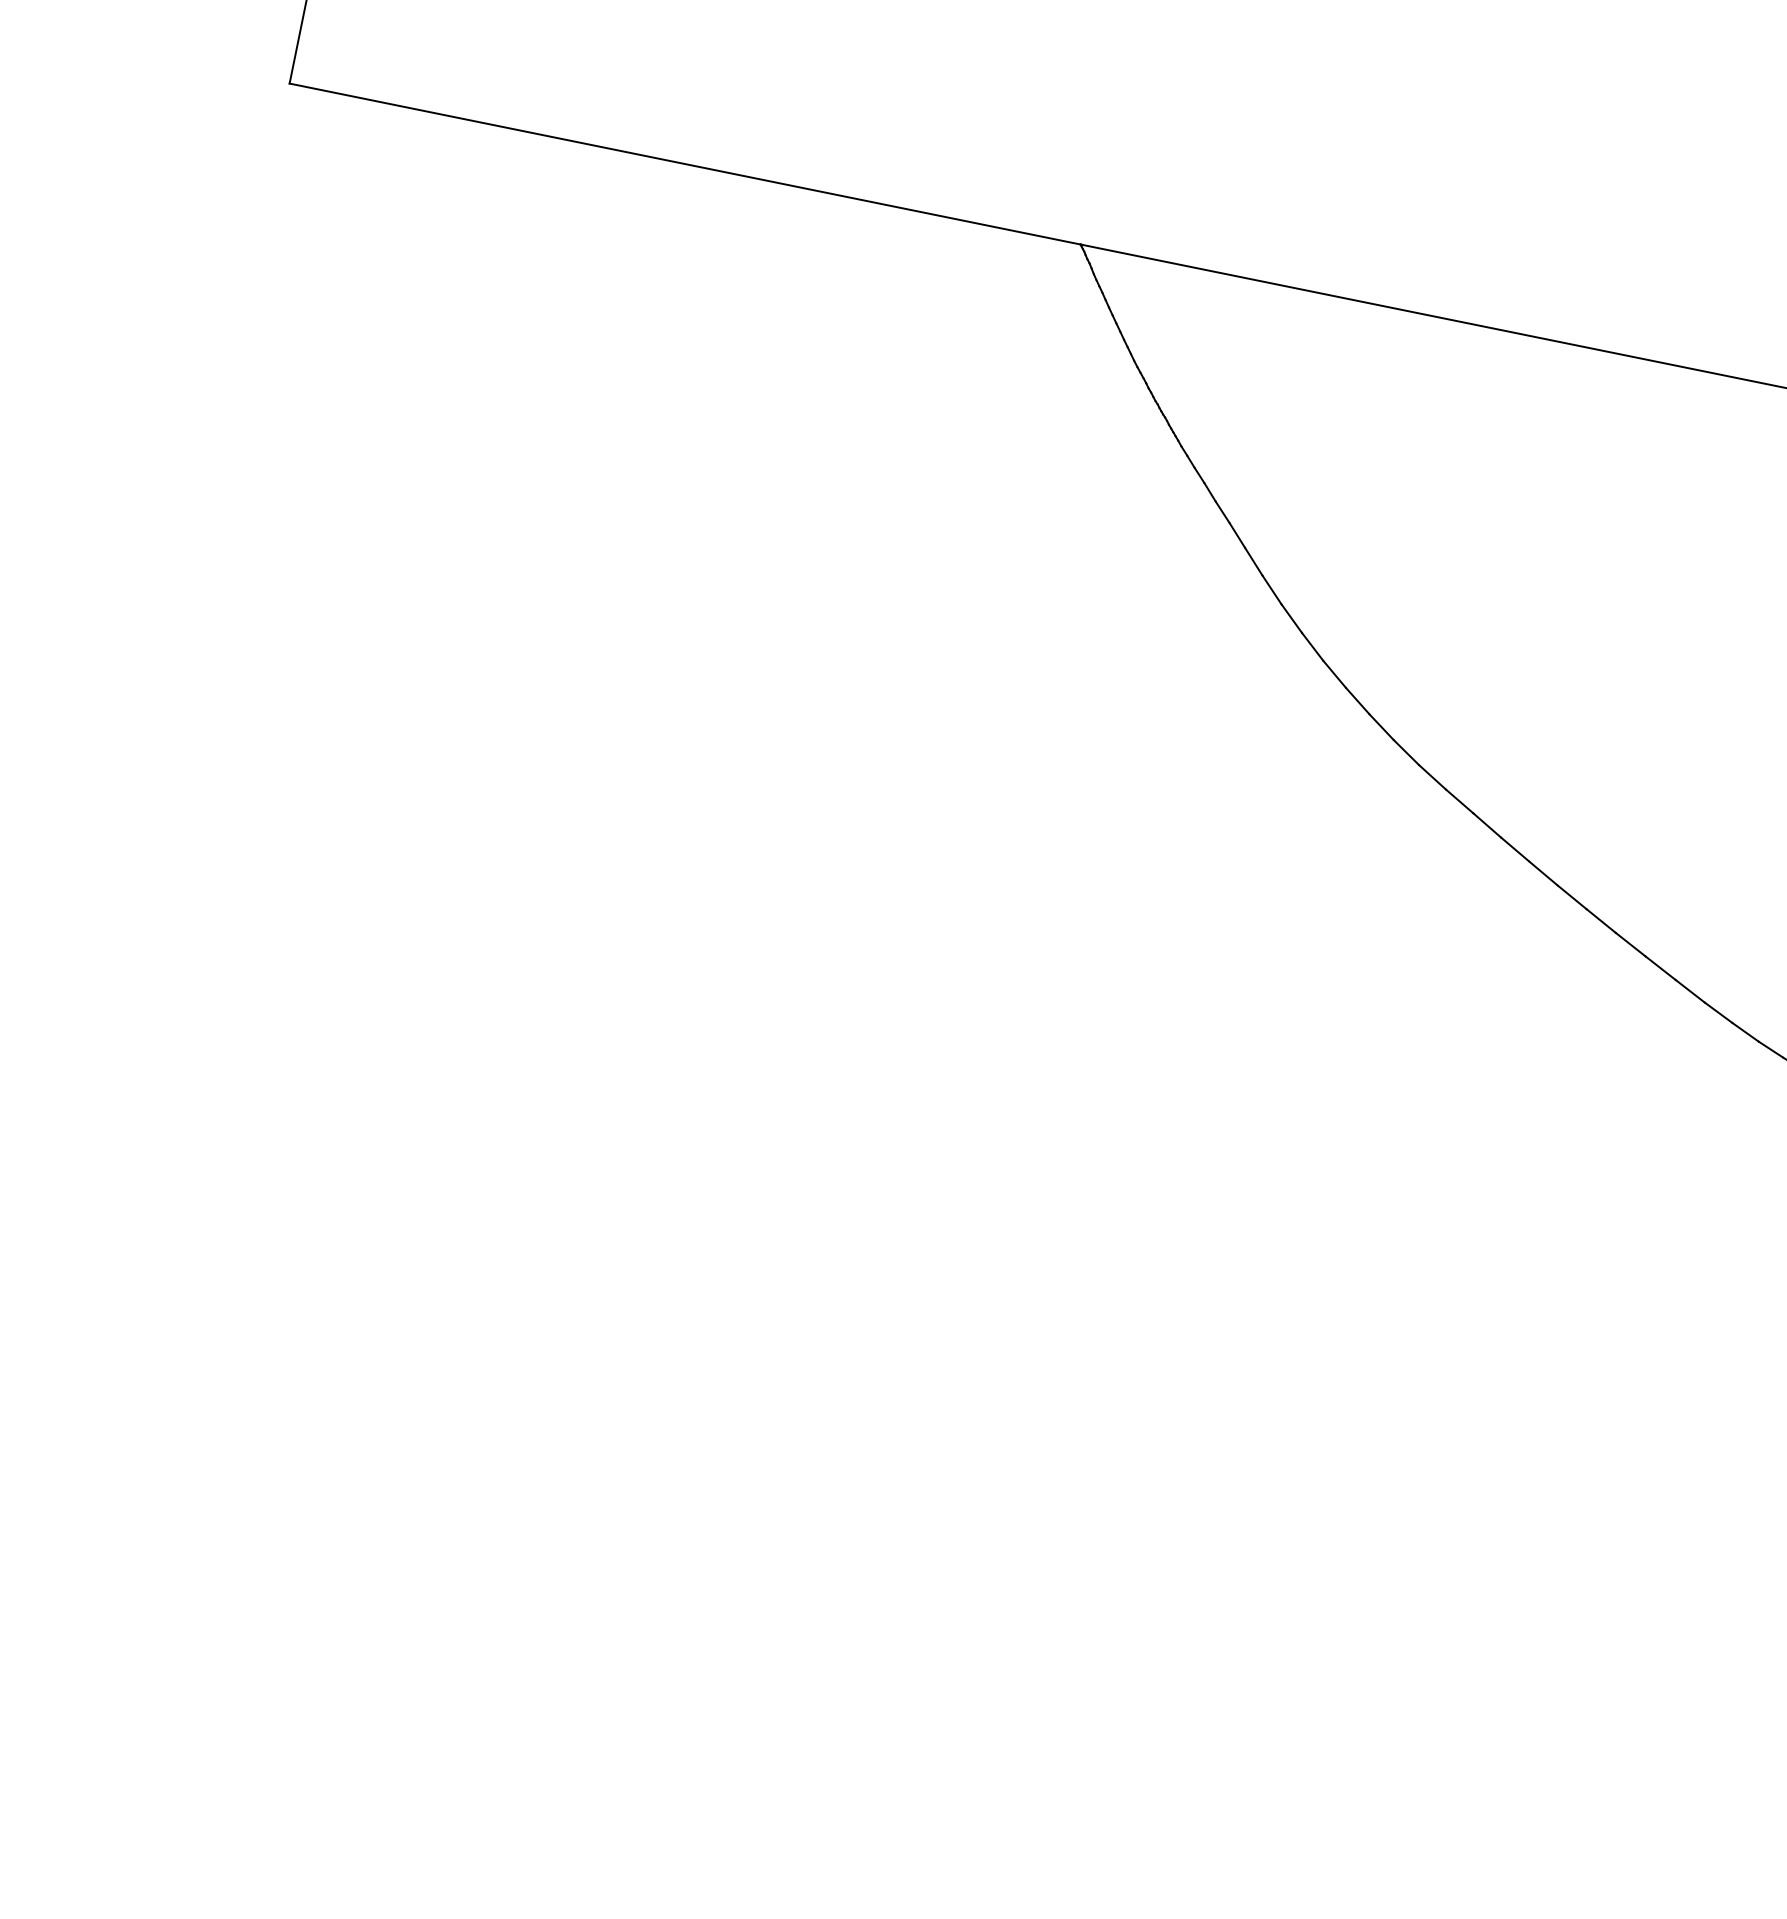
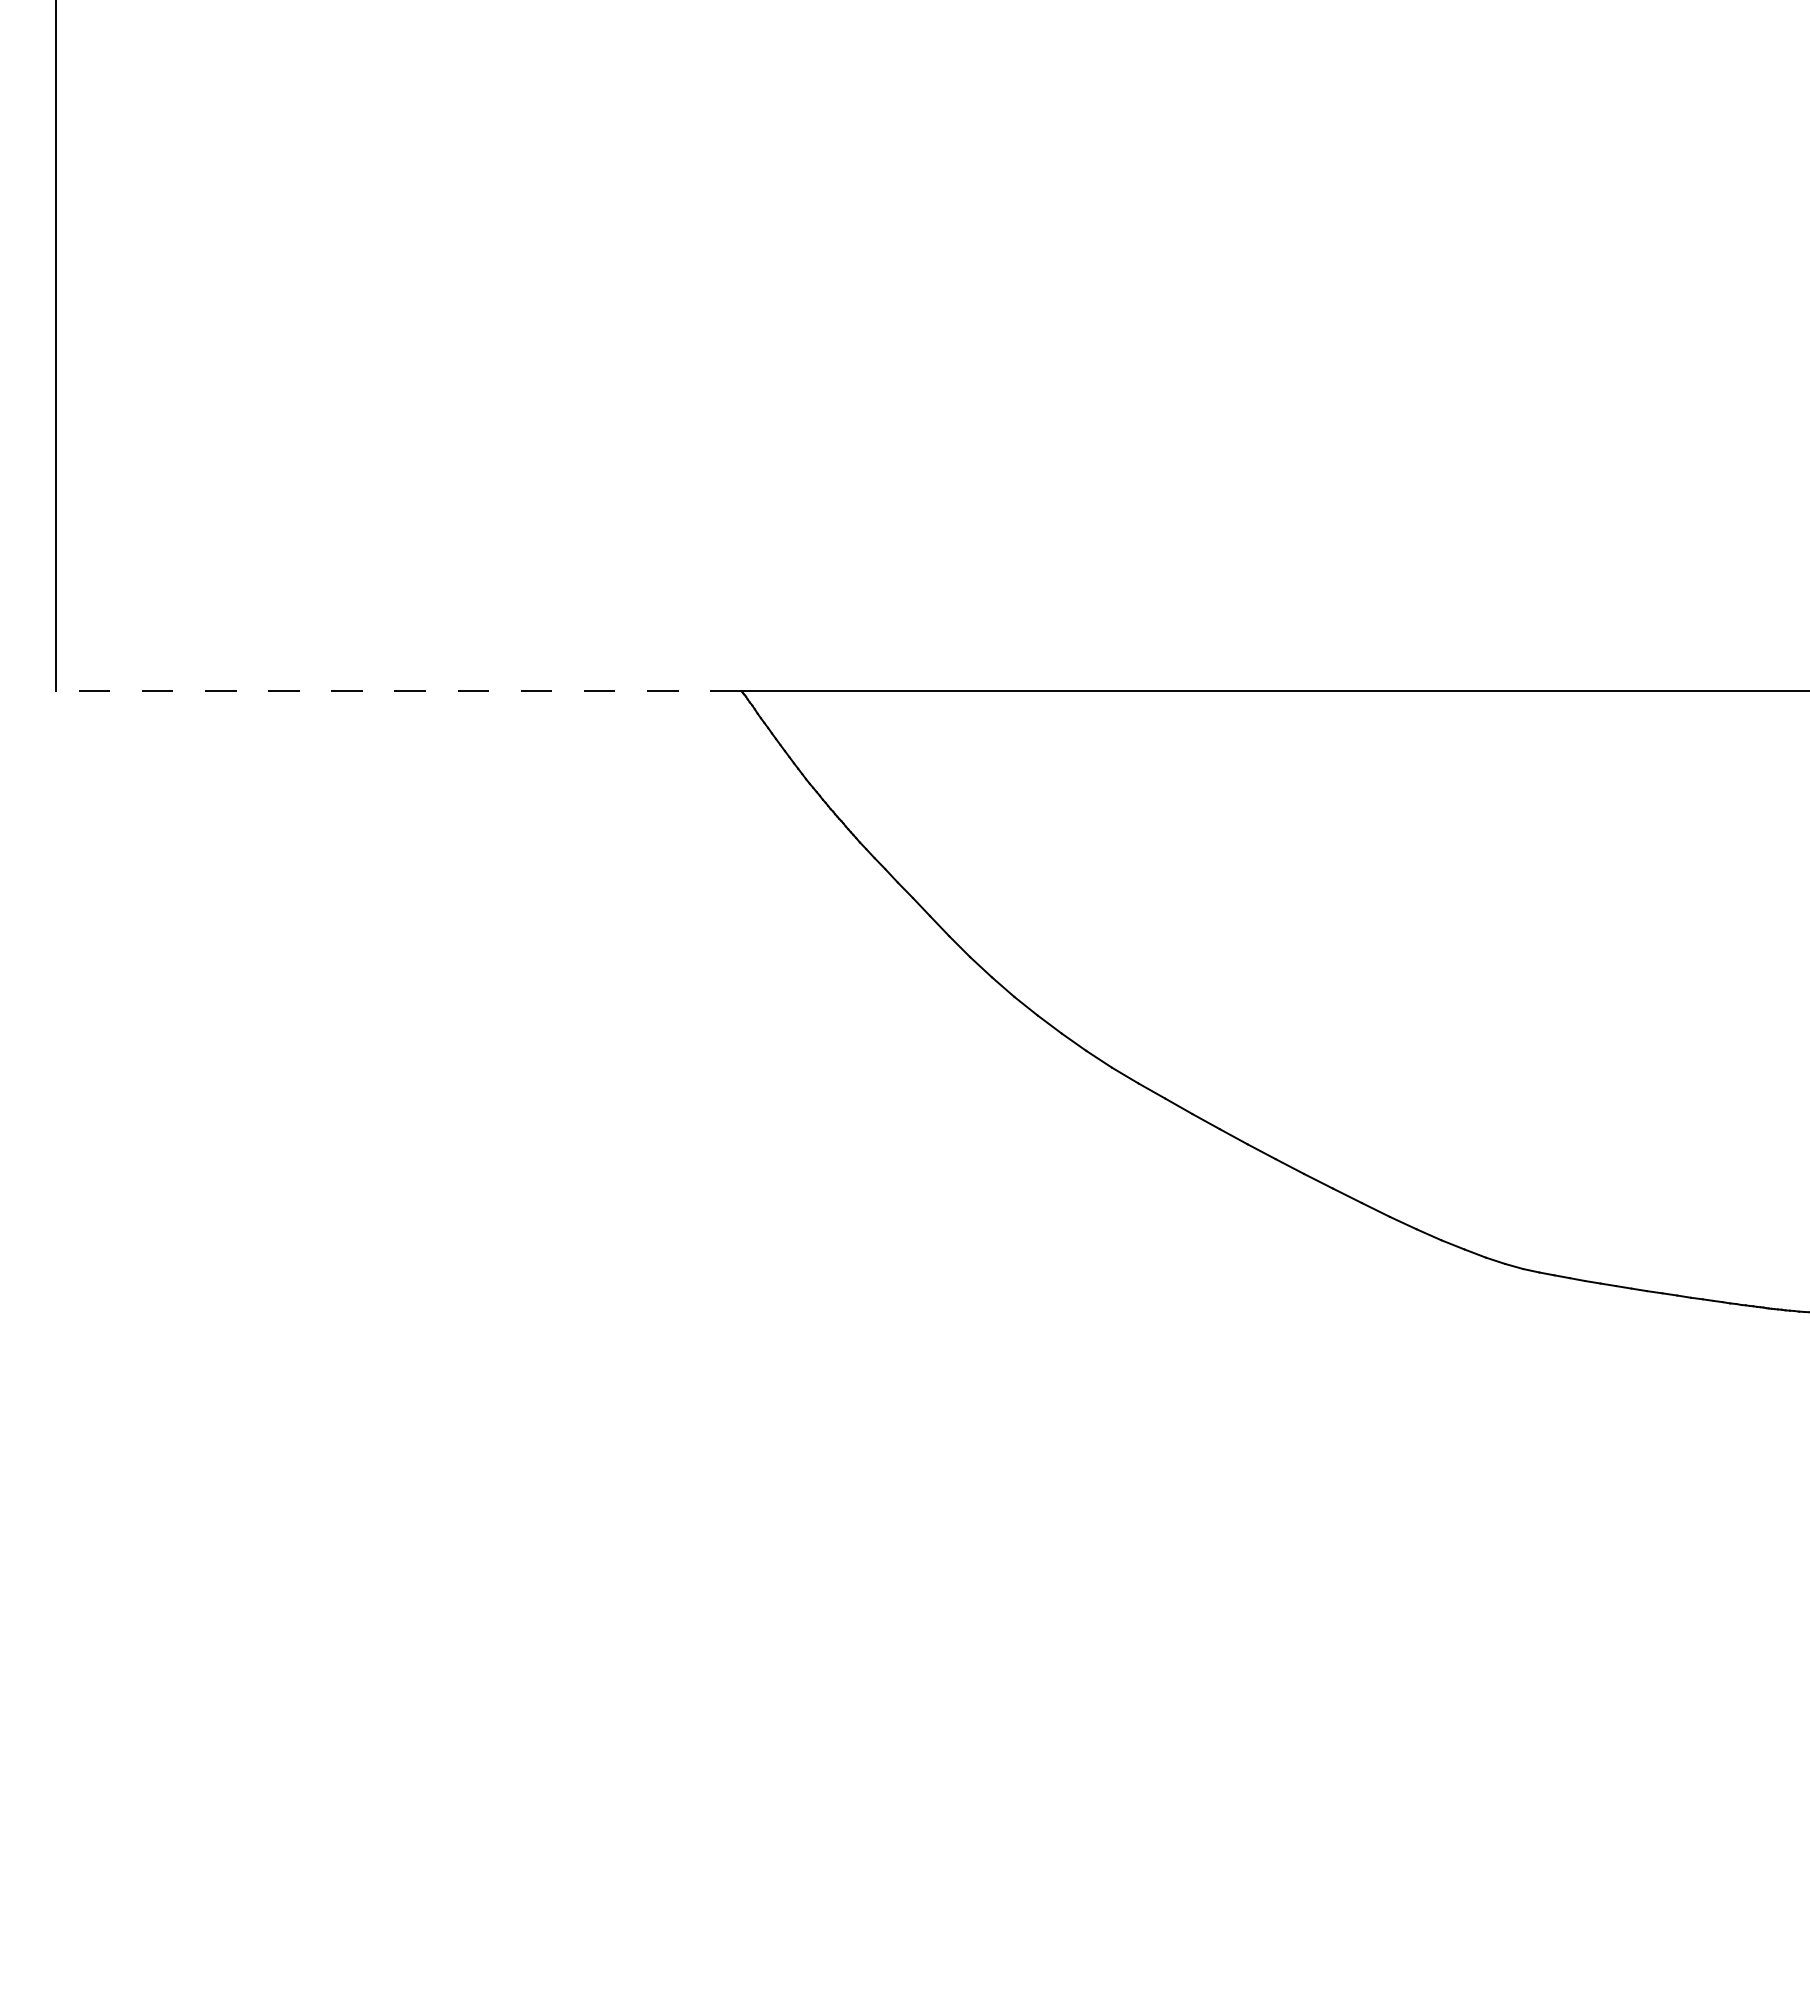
line: (684, 164) -> (398, 691), solid -> dashed

